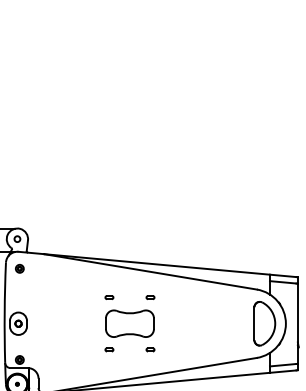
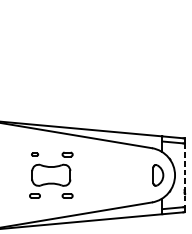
part: (150, 297) -> (67, 154), size x1.6
part: (264, 323) -> (158, 175), size x0.6
line: (297, 324) -> (184, 175), solid -> dashed
part: (109, 349) -> (35, 195), size x1.6
part: (150, 349) -> (67, 195), size x1.6

